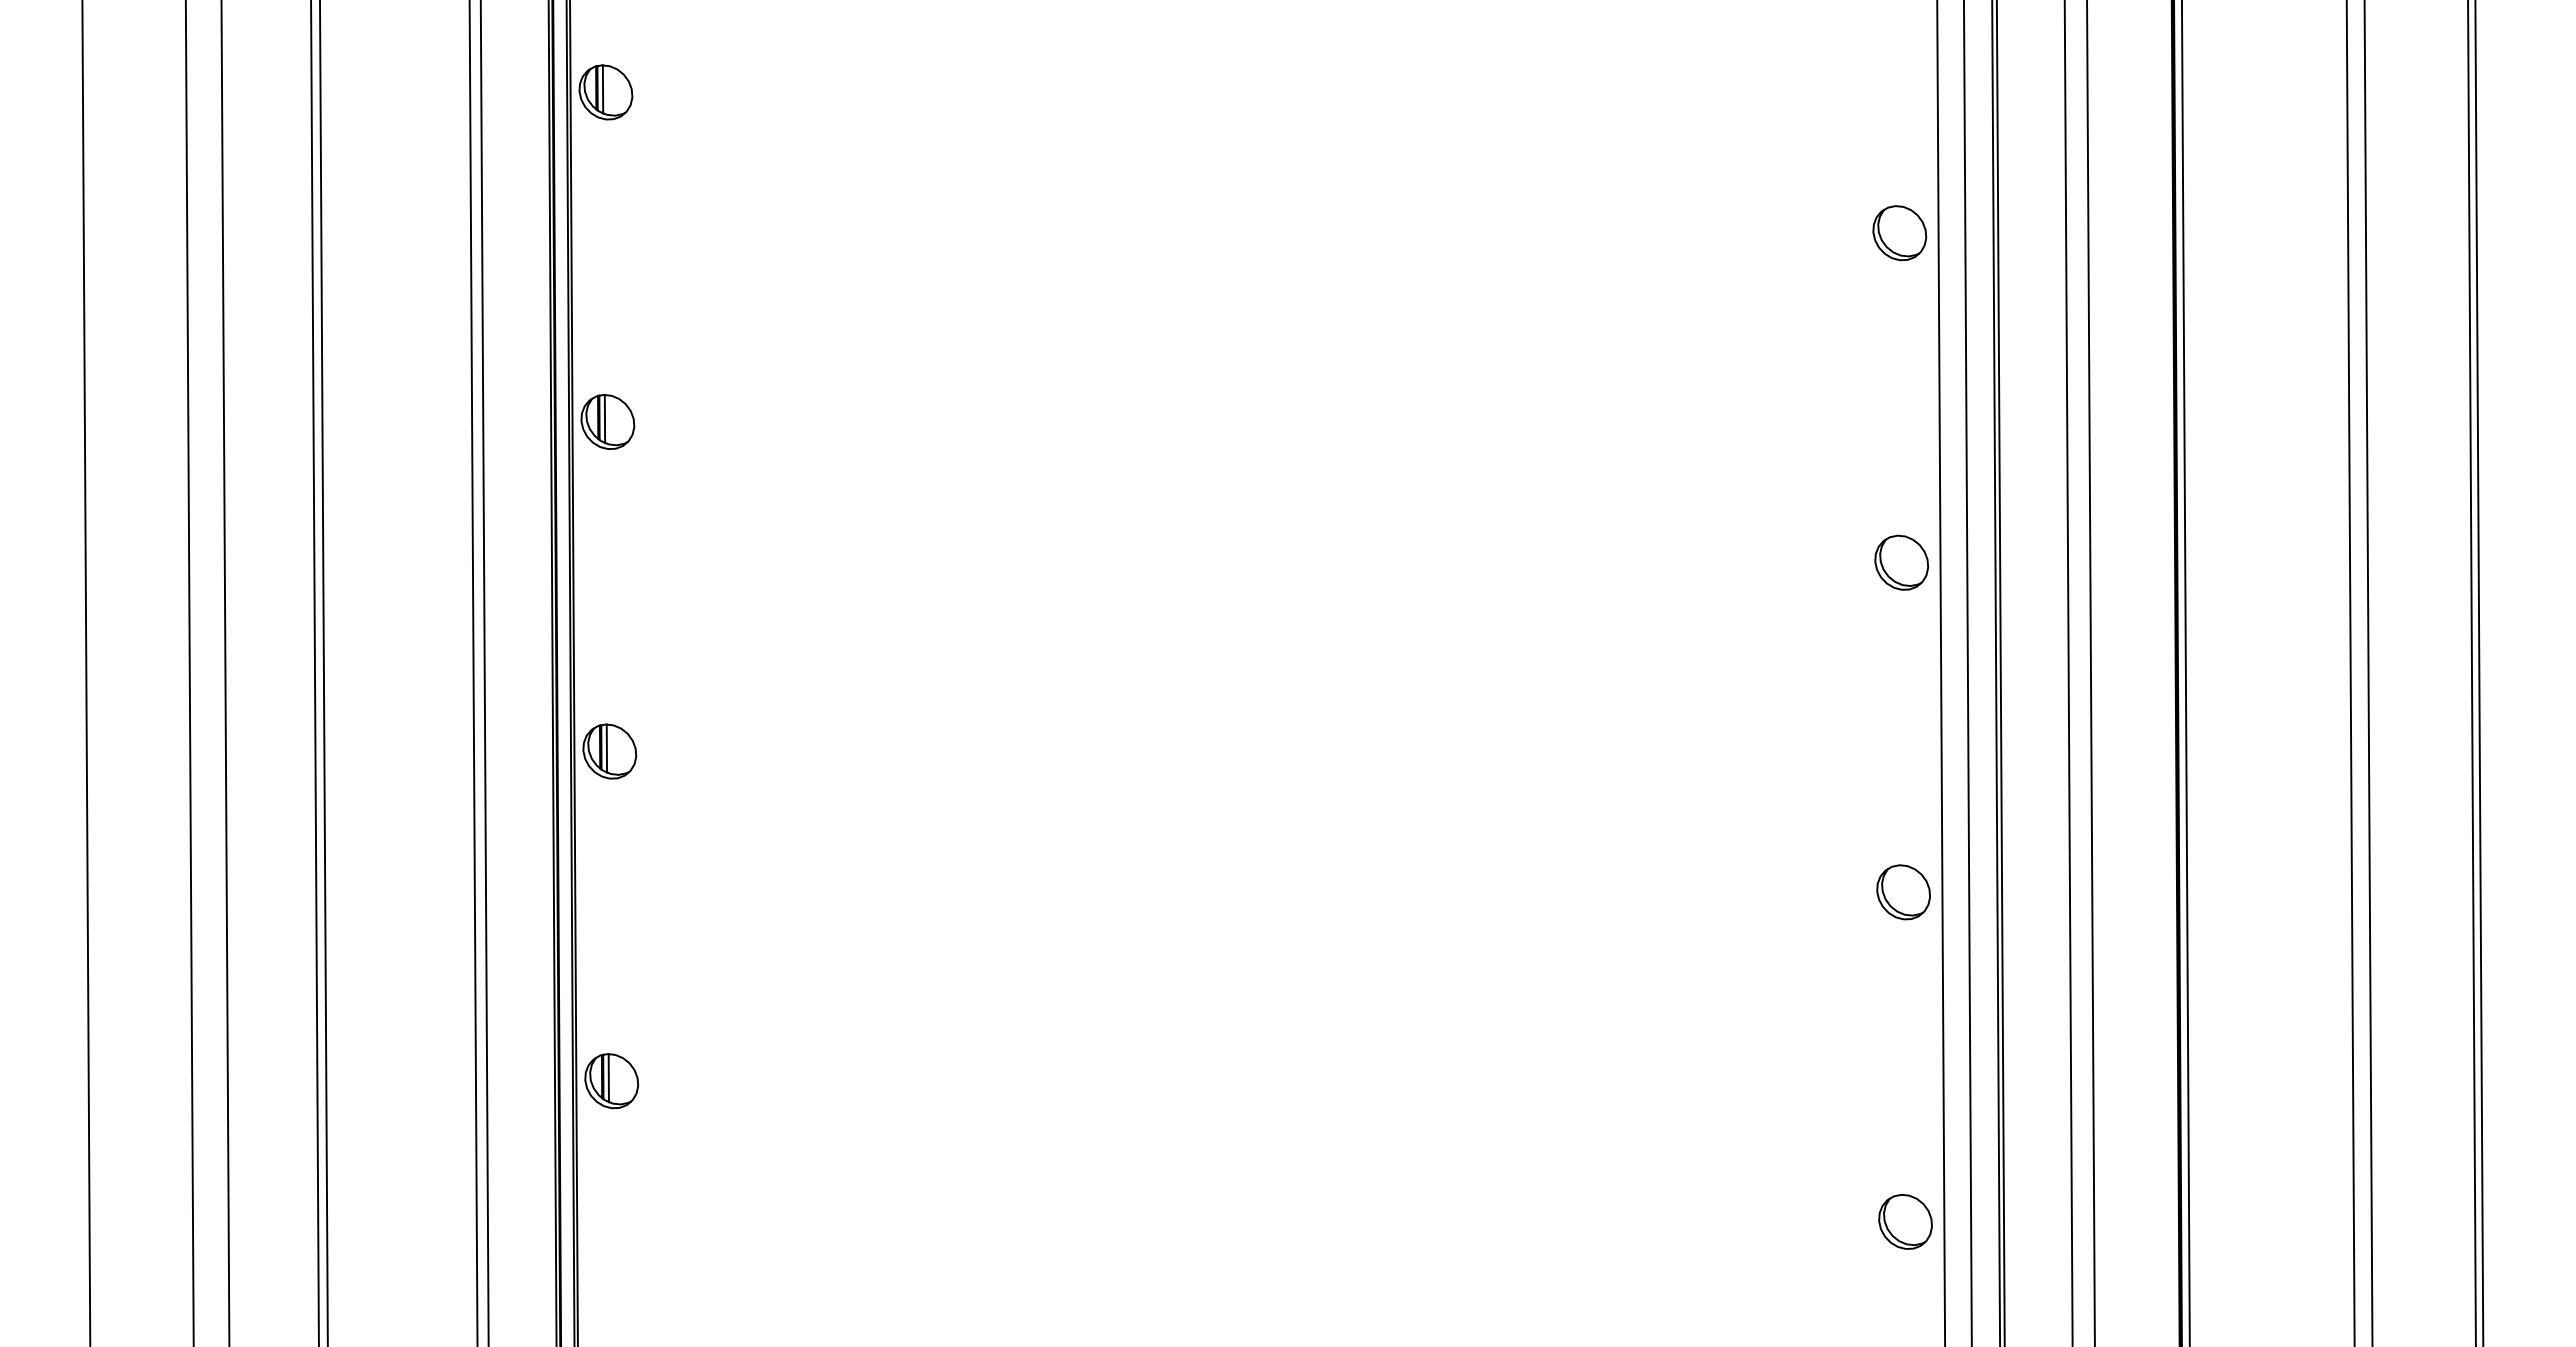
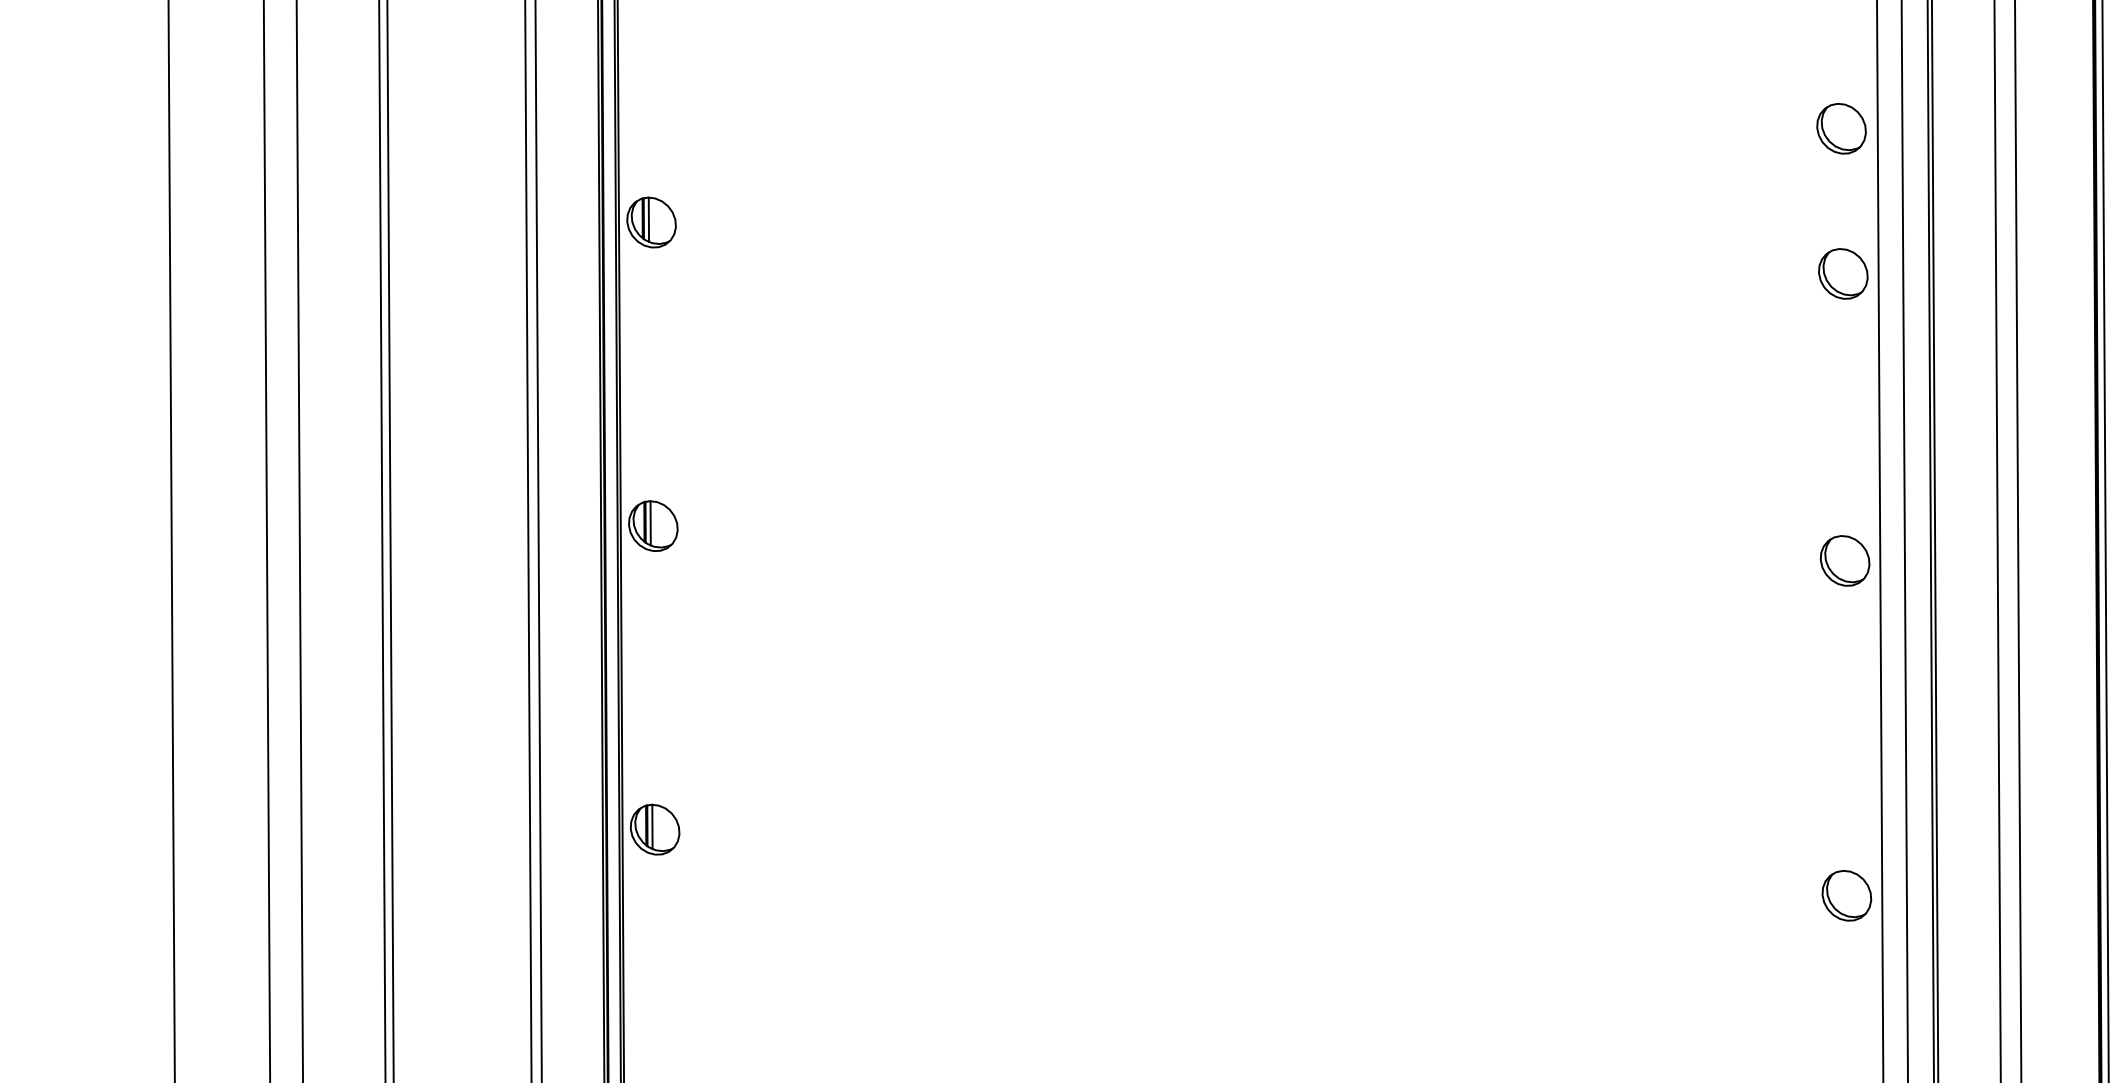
part: (1899, 233) -> (1841, 129), moved
part: (1901, 562) -> (1843, 273), moved
part: (1903, 892) -> (1844, 561), moved
part: (1905, 1221) -> (1846, 895), moved

